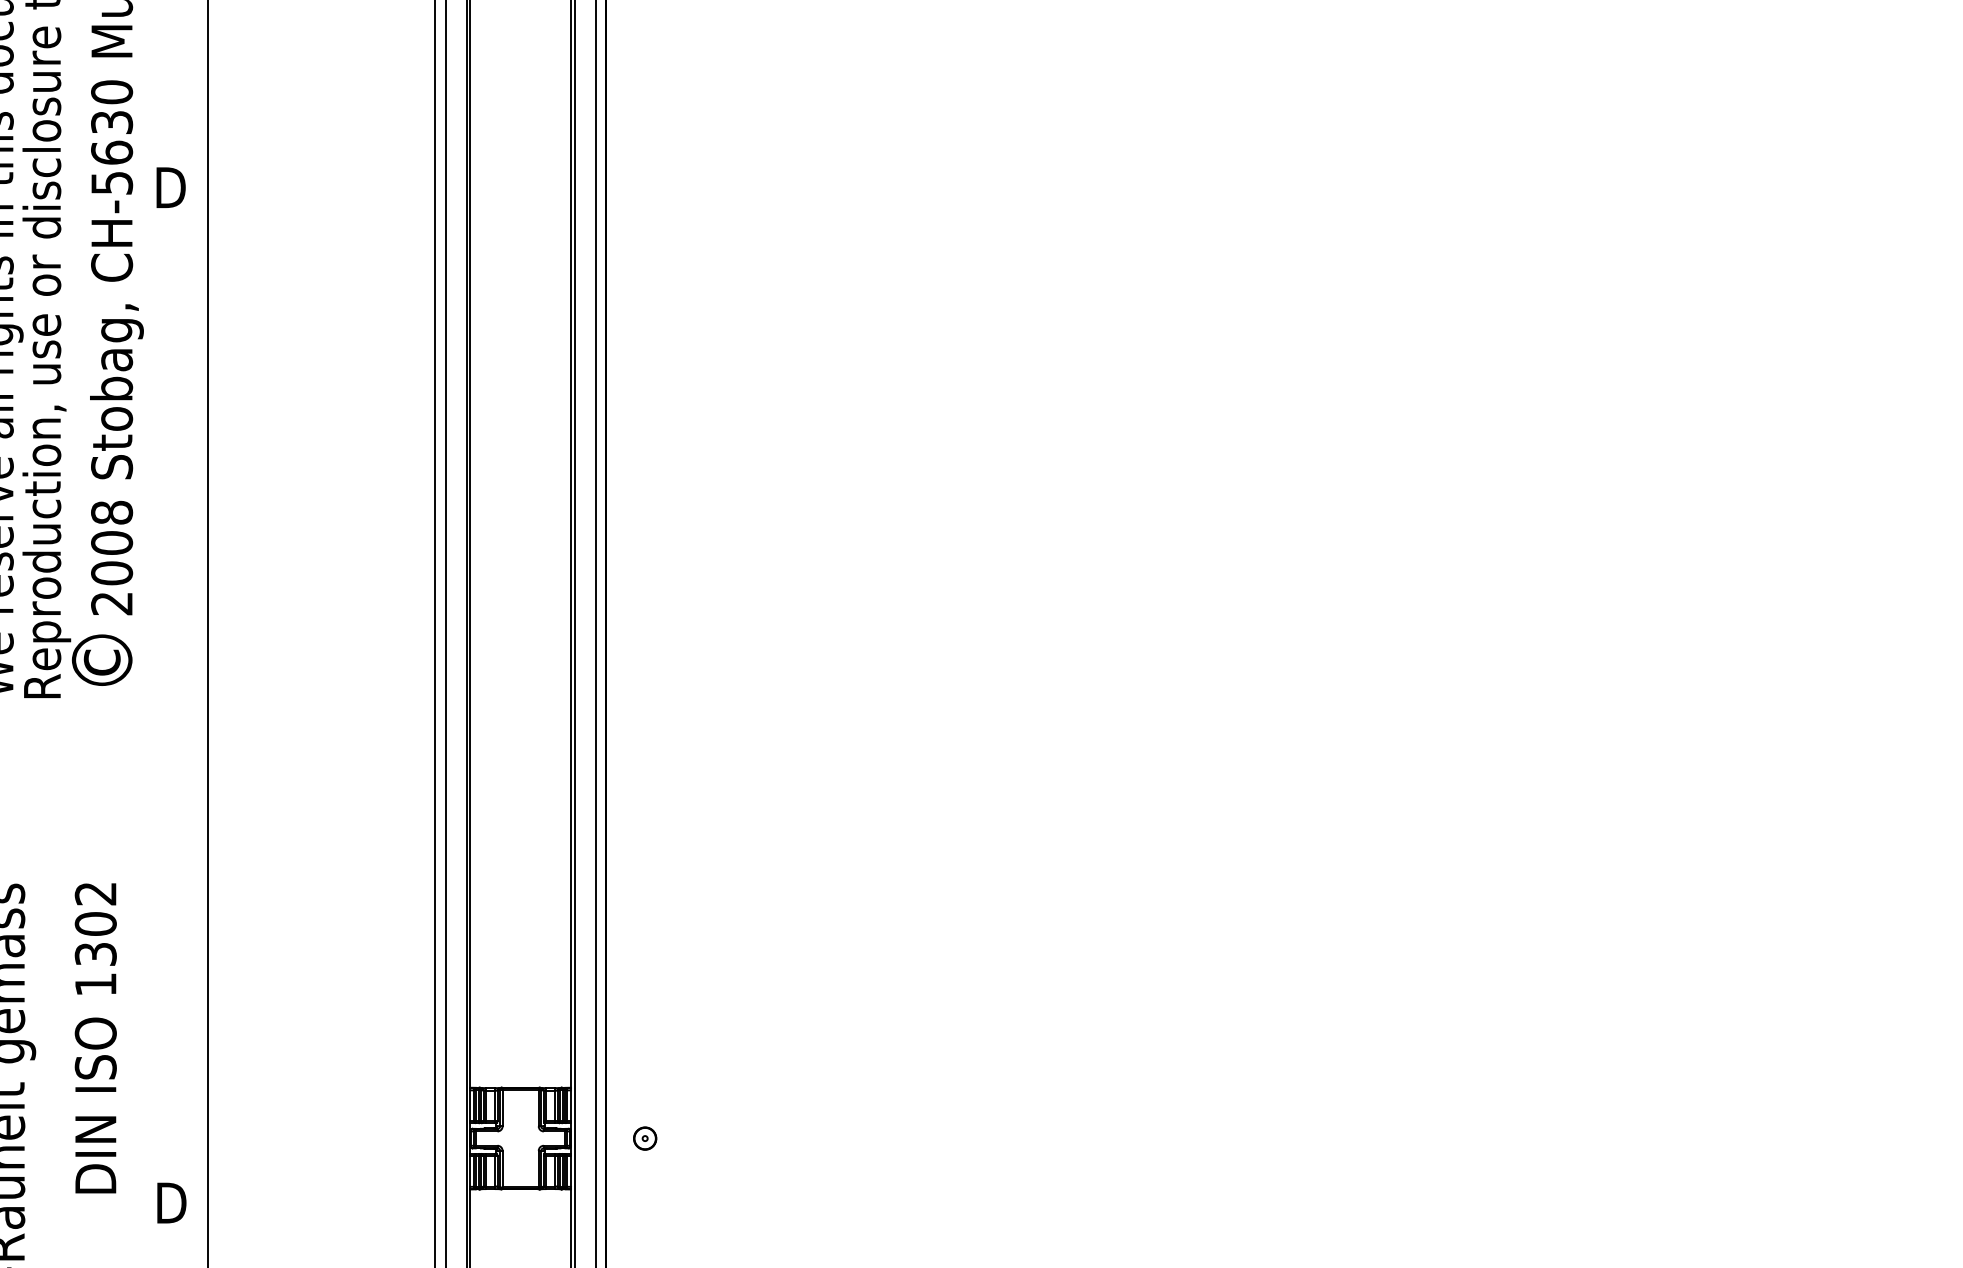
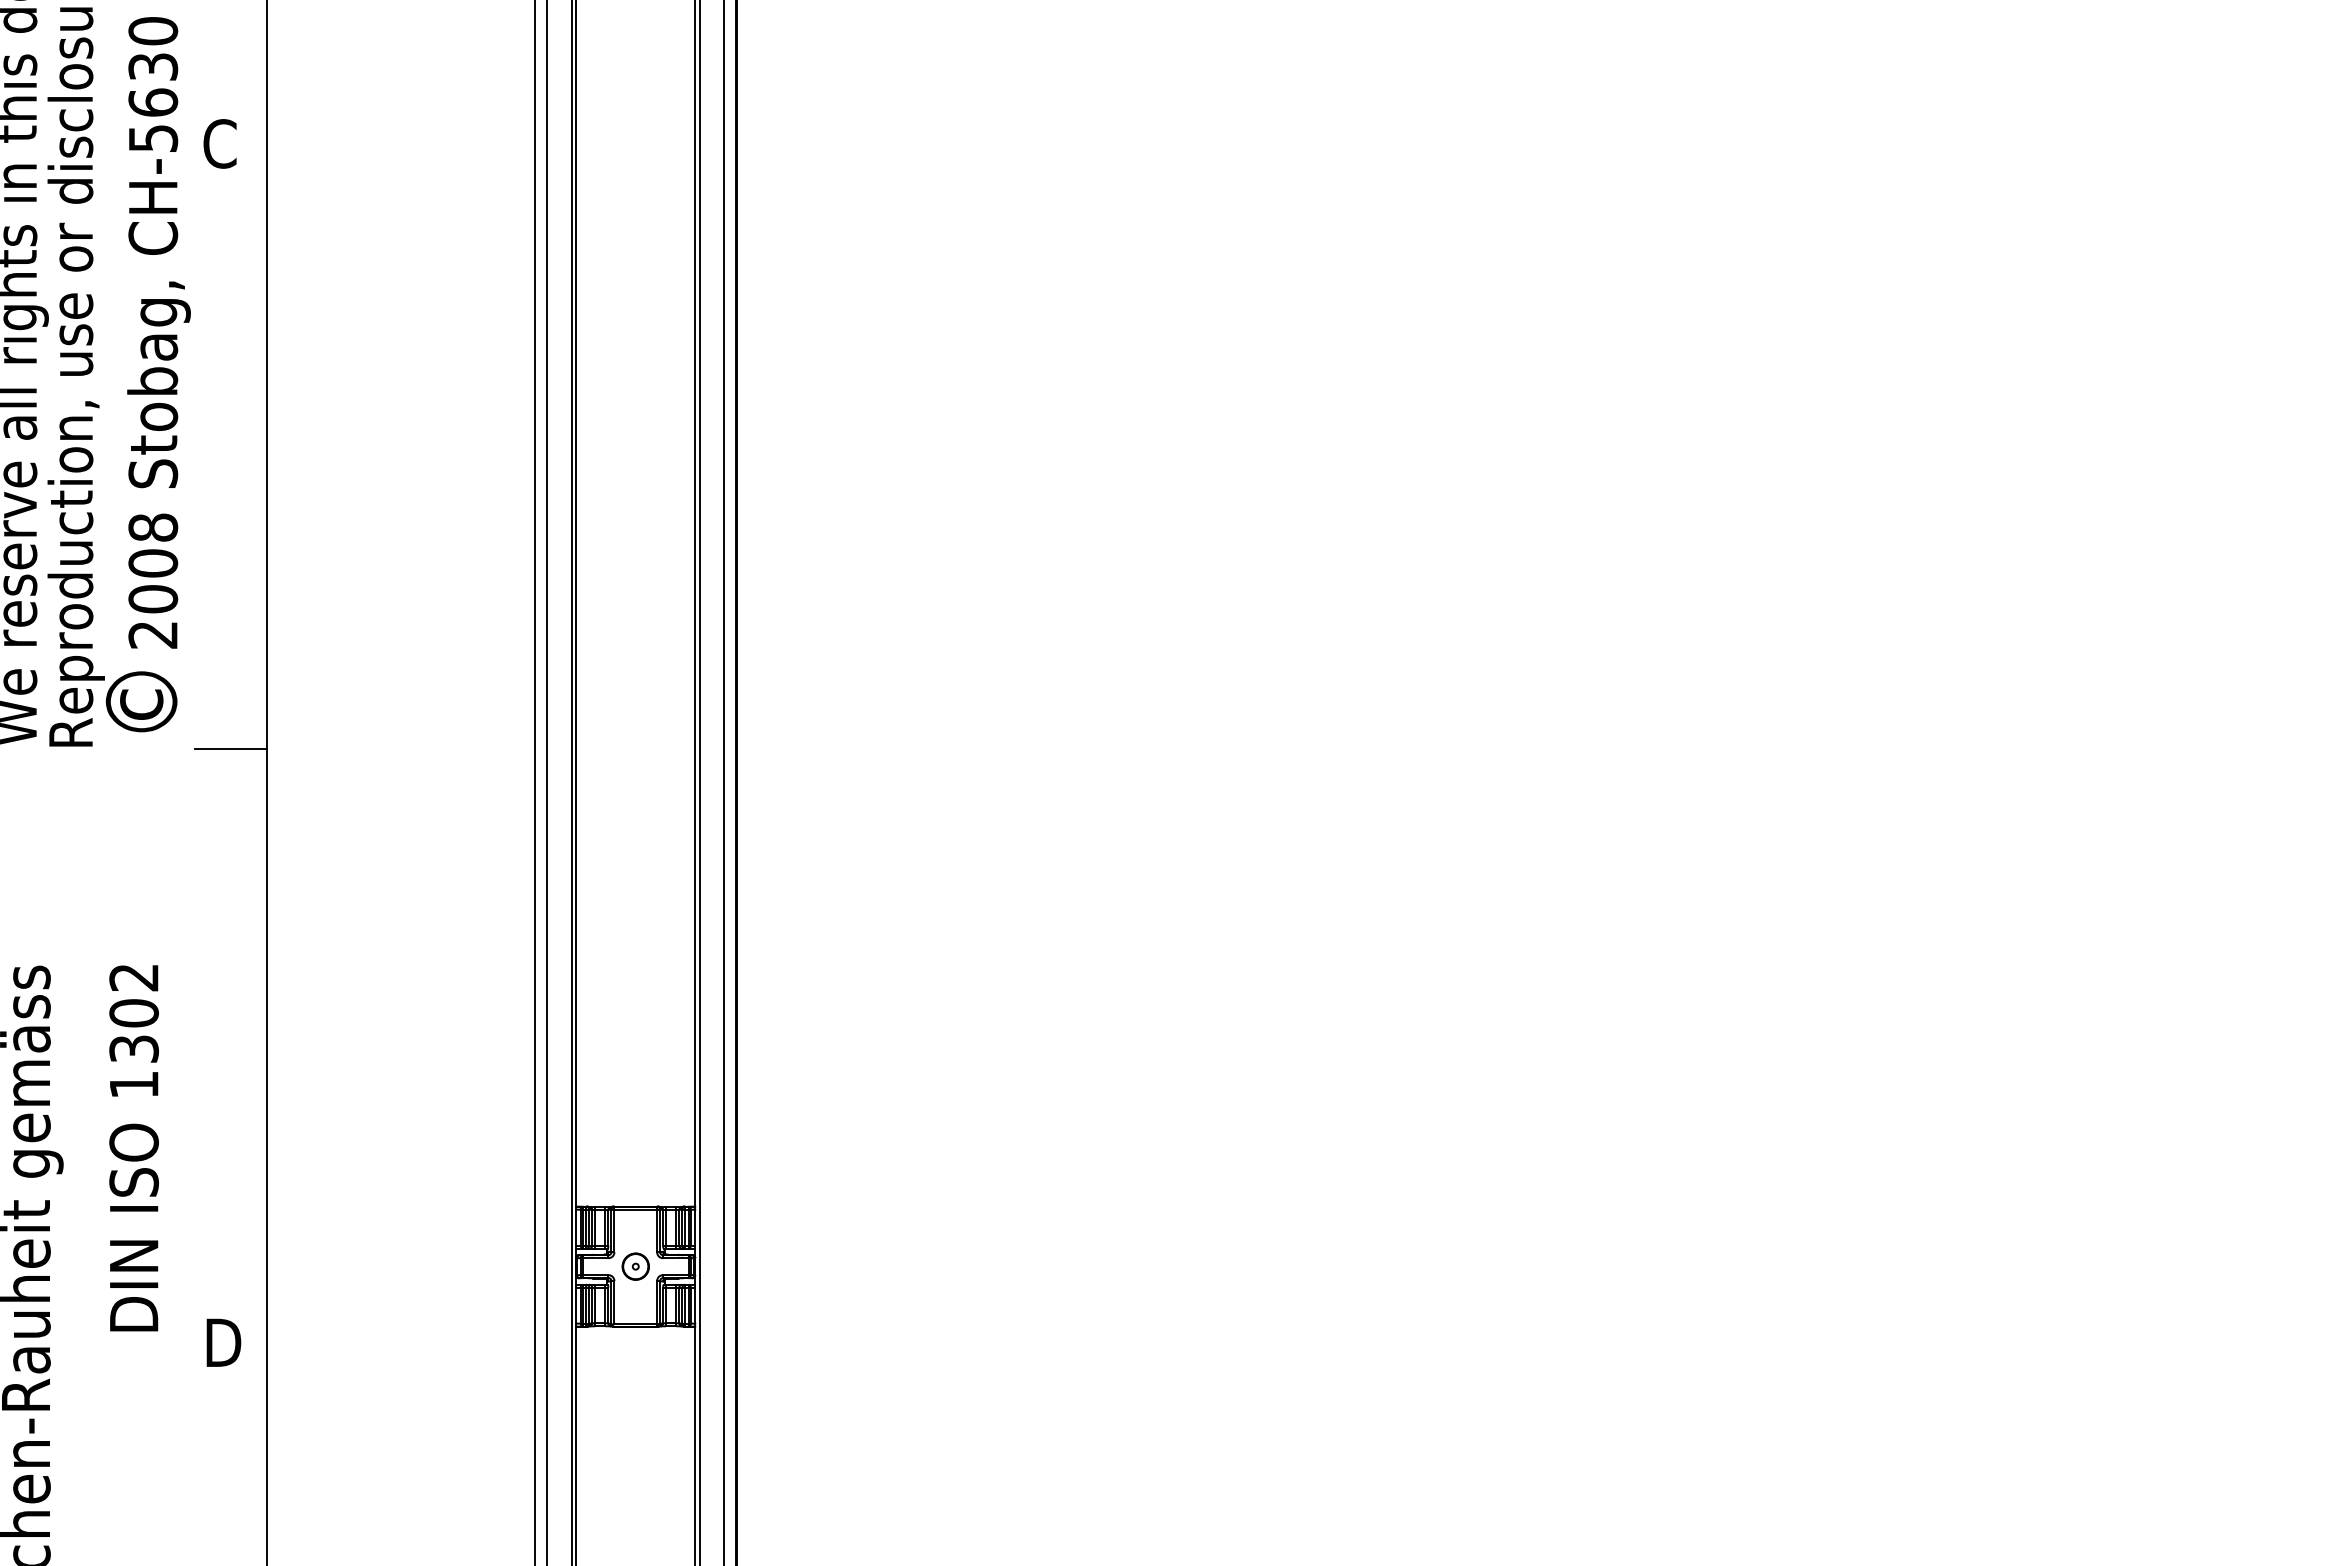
text: (169, 187) -> (221, 143), D -> C
line: (178, 700) -> (231, 749), added
part: (644, 1138) -> (635, 1266), moved

